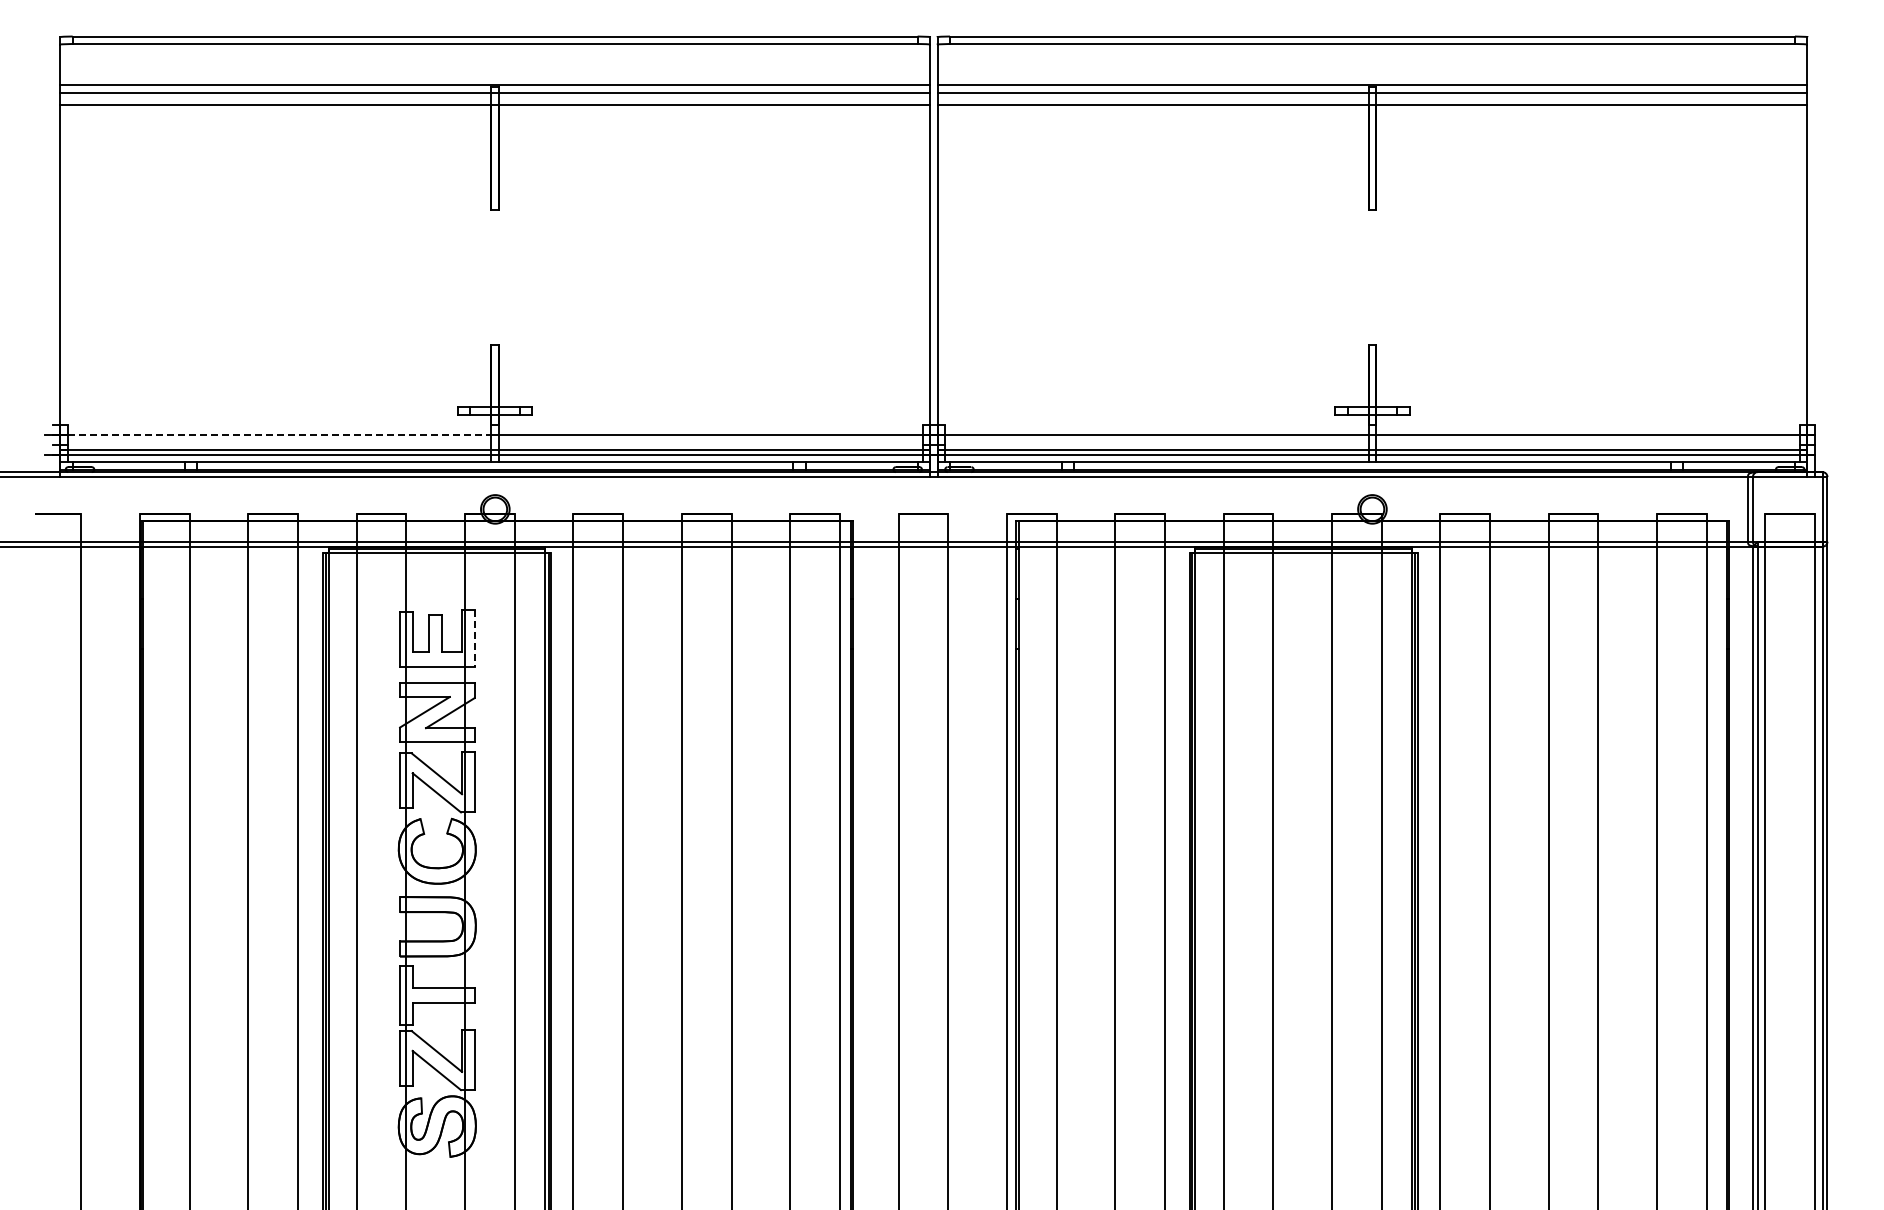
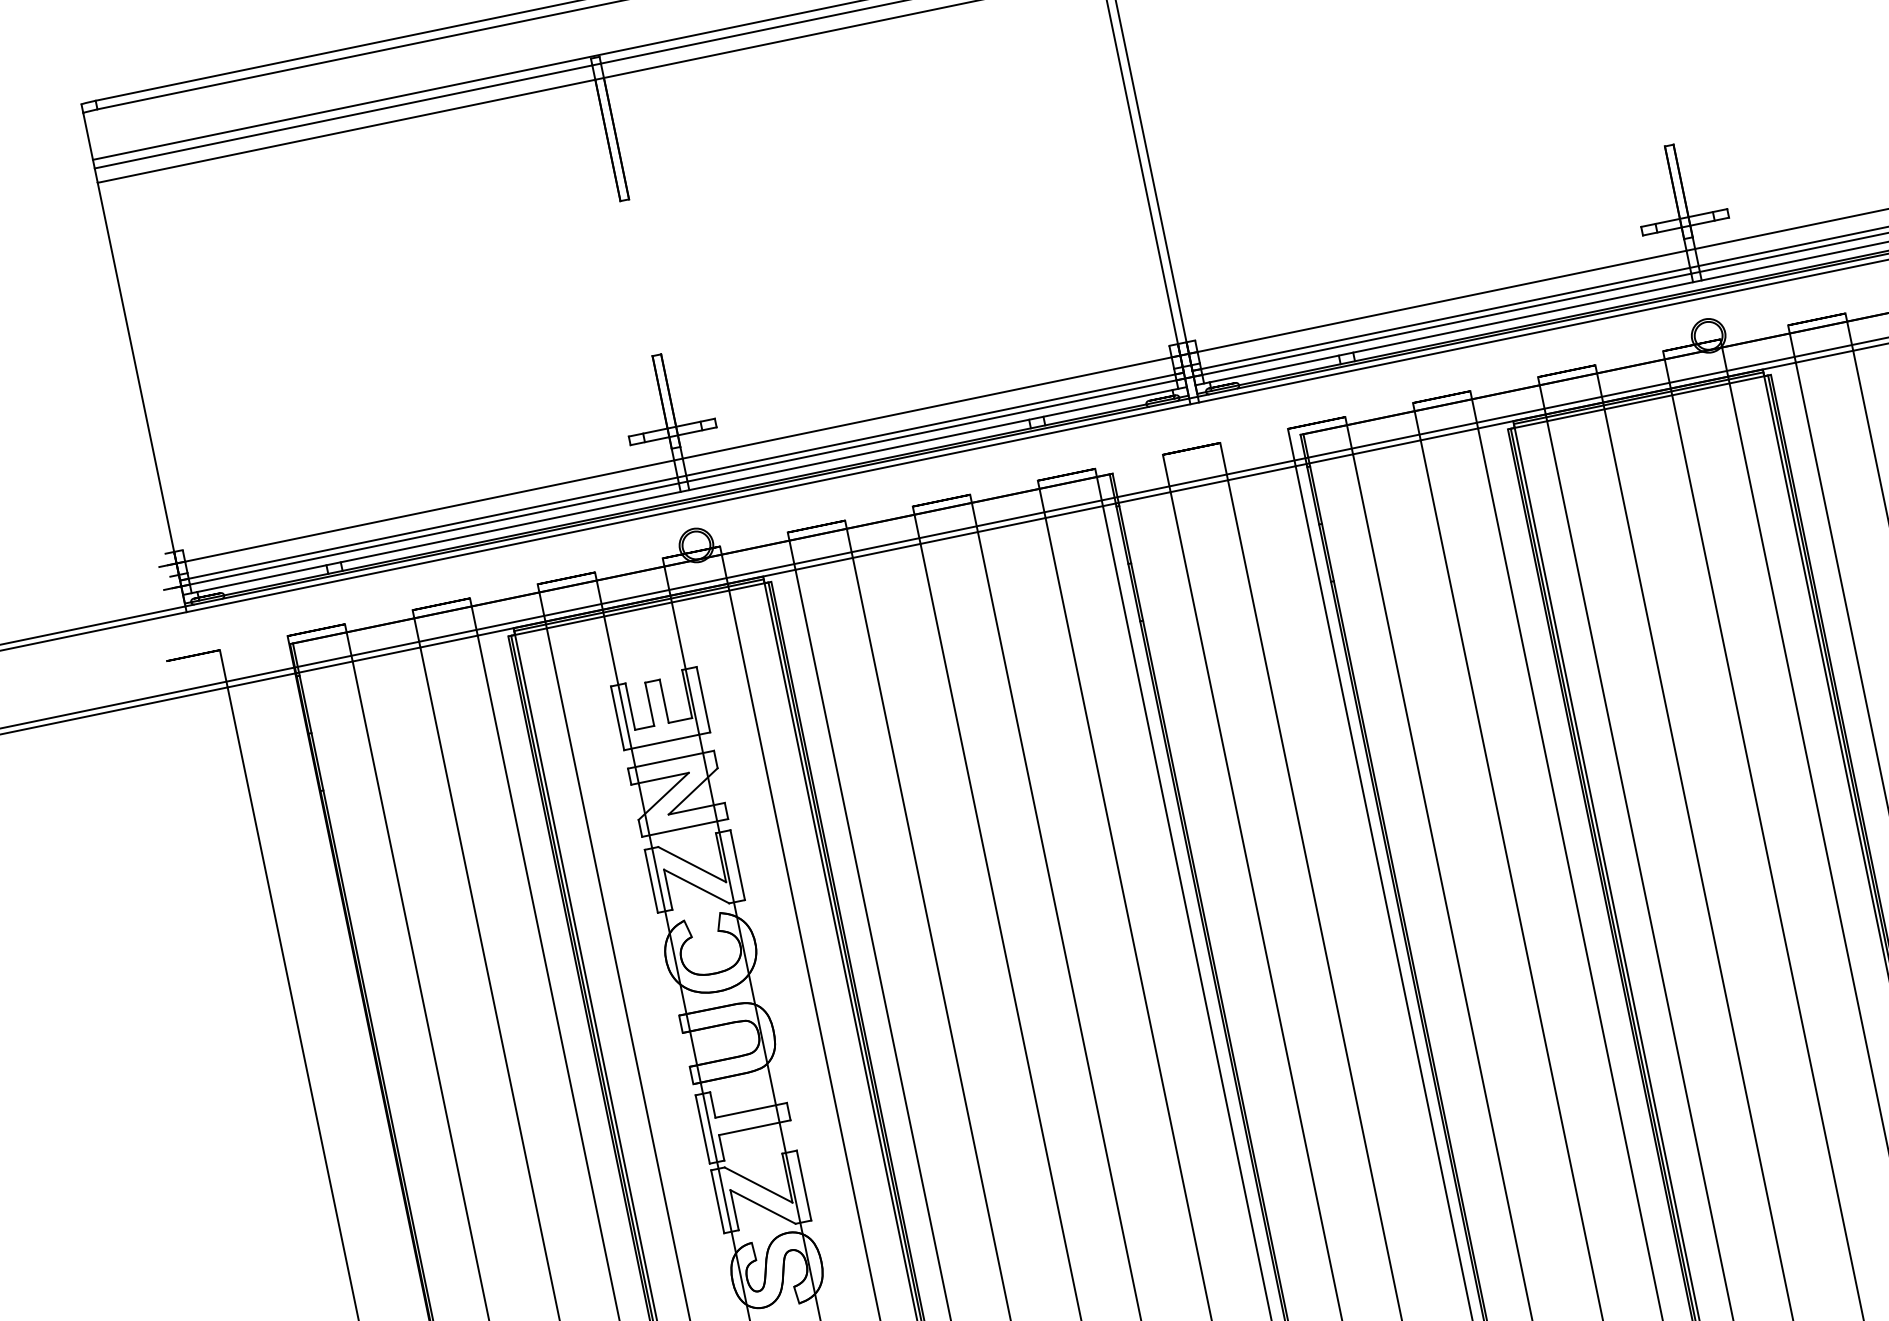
line: (279, 434) -> (429, 510), dashed -> solid
line: (474, 639) -> (703, 700), dashed -> solid

